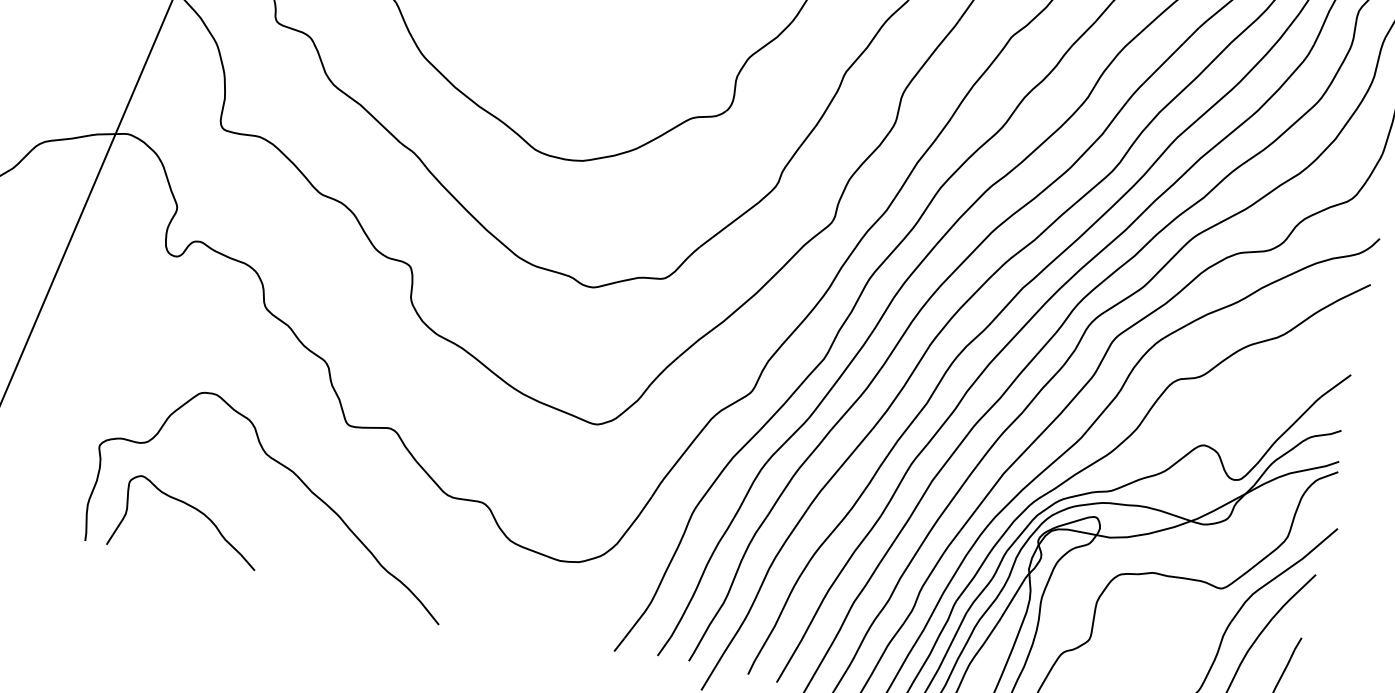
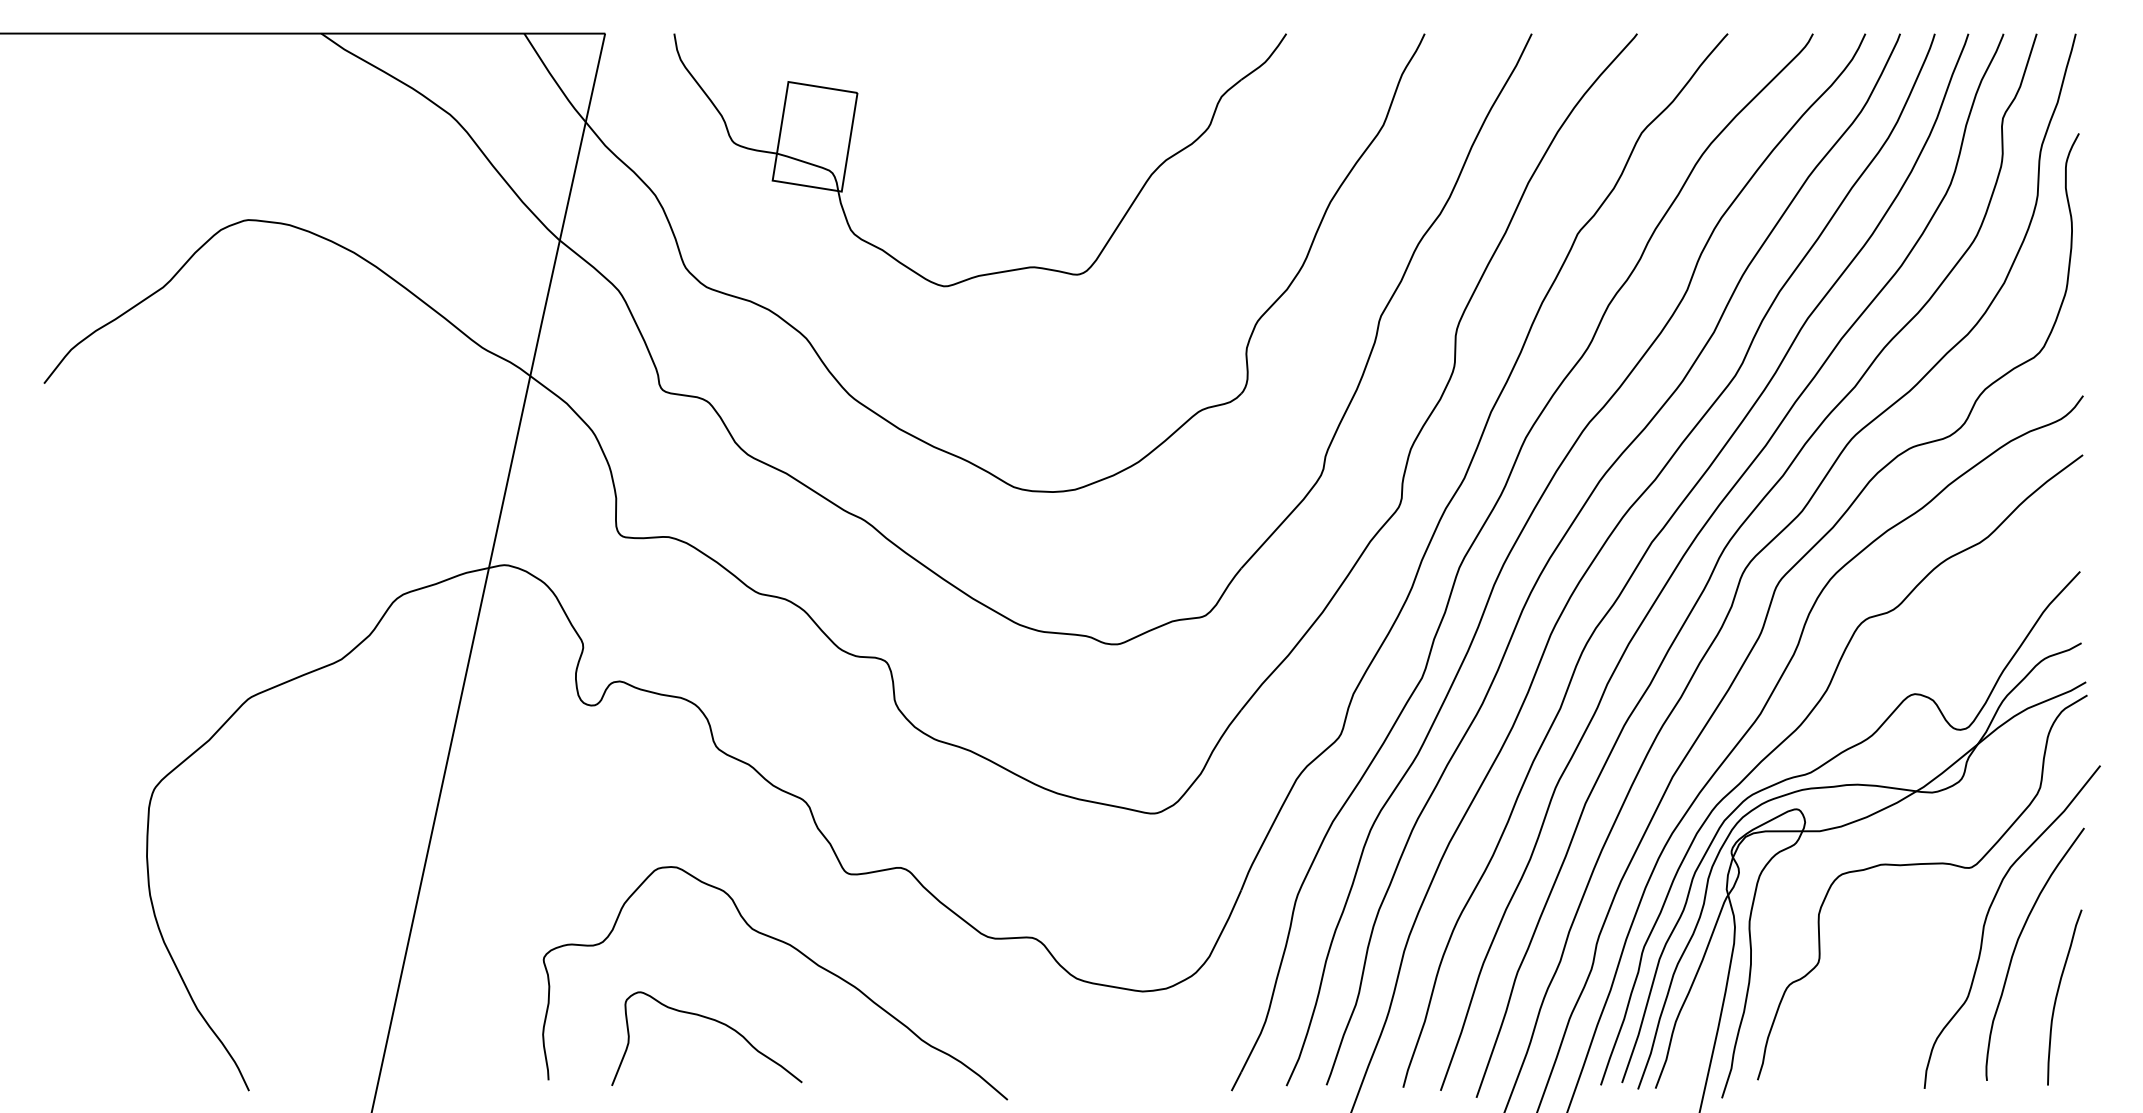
curve: (194, 508) -> (712, 1020), moved

